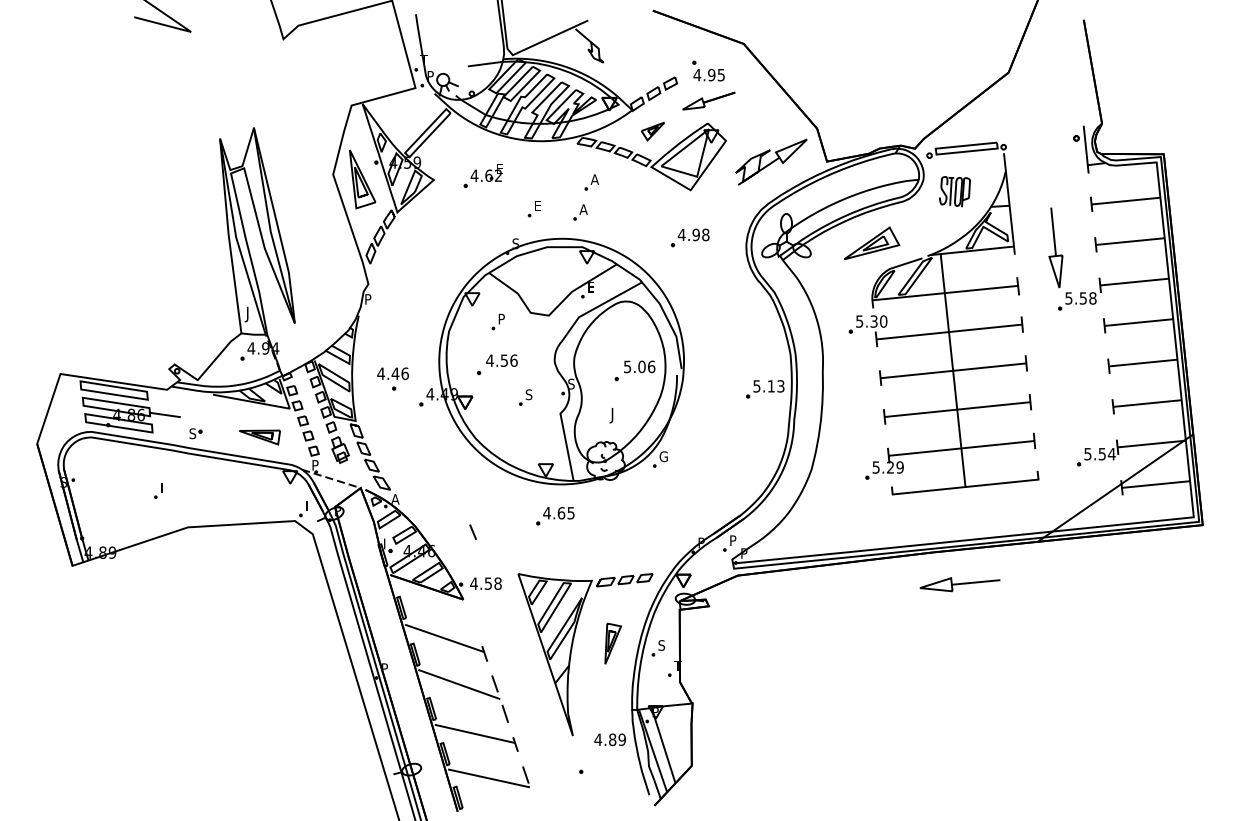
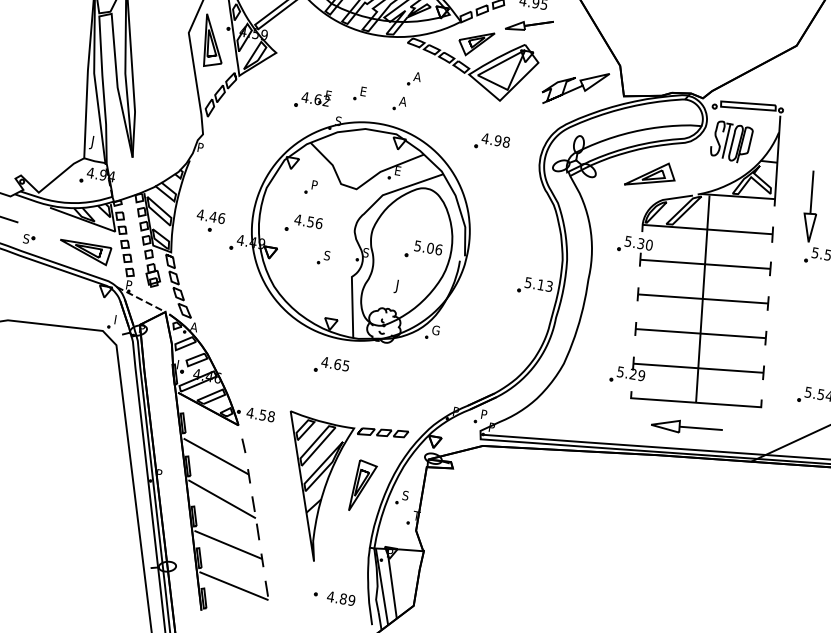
part: (652, 131) -> (475, 43), size x1.67
part: (482, 175) -> (312, 98), moved
part: (954, 191) -> (731, 141), size x1.43
part: (259, 437) -> (84, 252), size x1.43
line: (472, 532) -> (243, 445), moved
part: (959, 584) -> (686, 427), moved
part: (613, 643) -> (363, 486), size x1.43
text: (609, 739) -> (340, 598), moved

